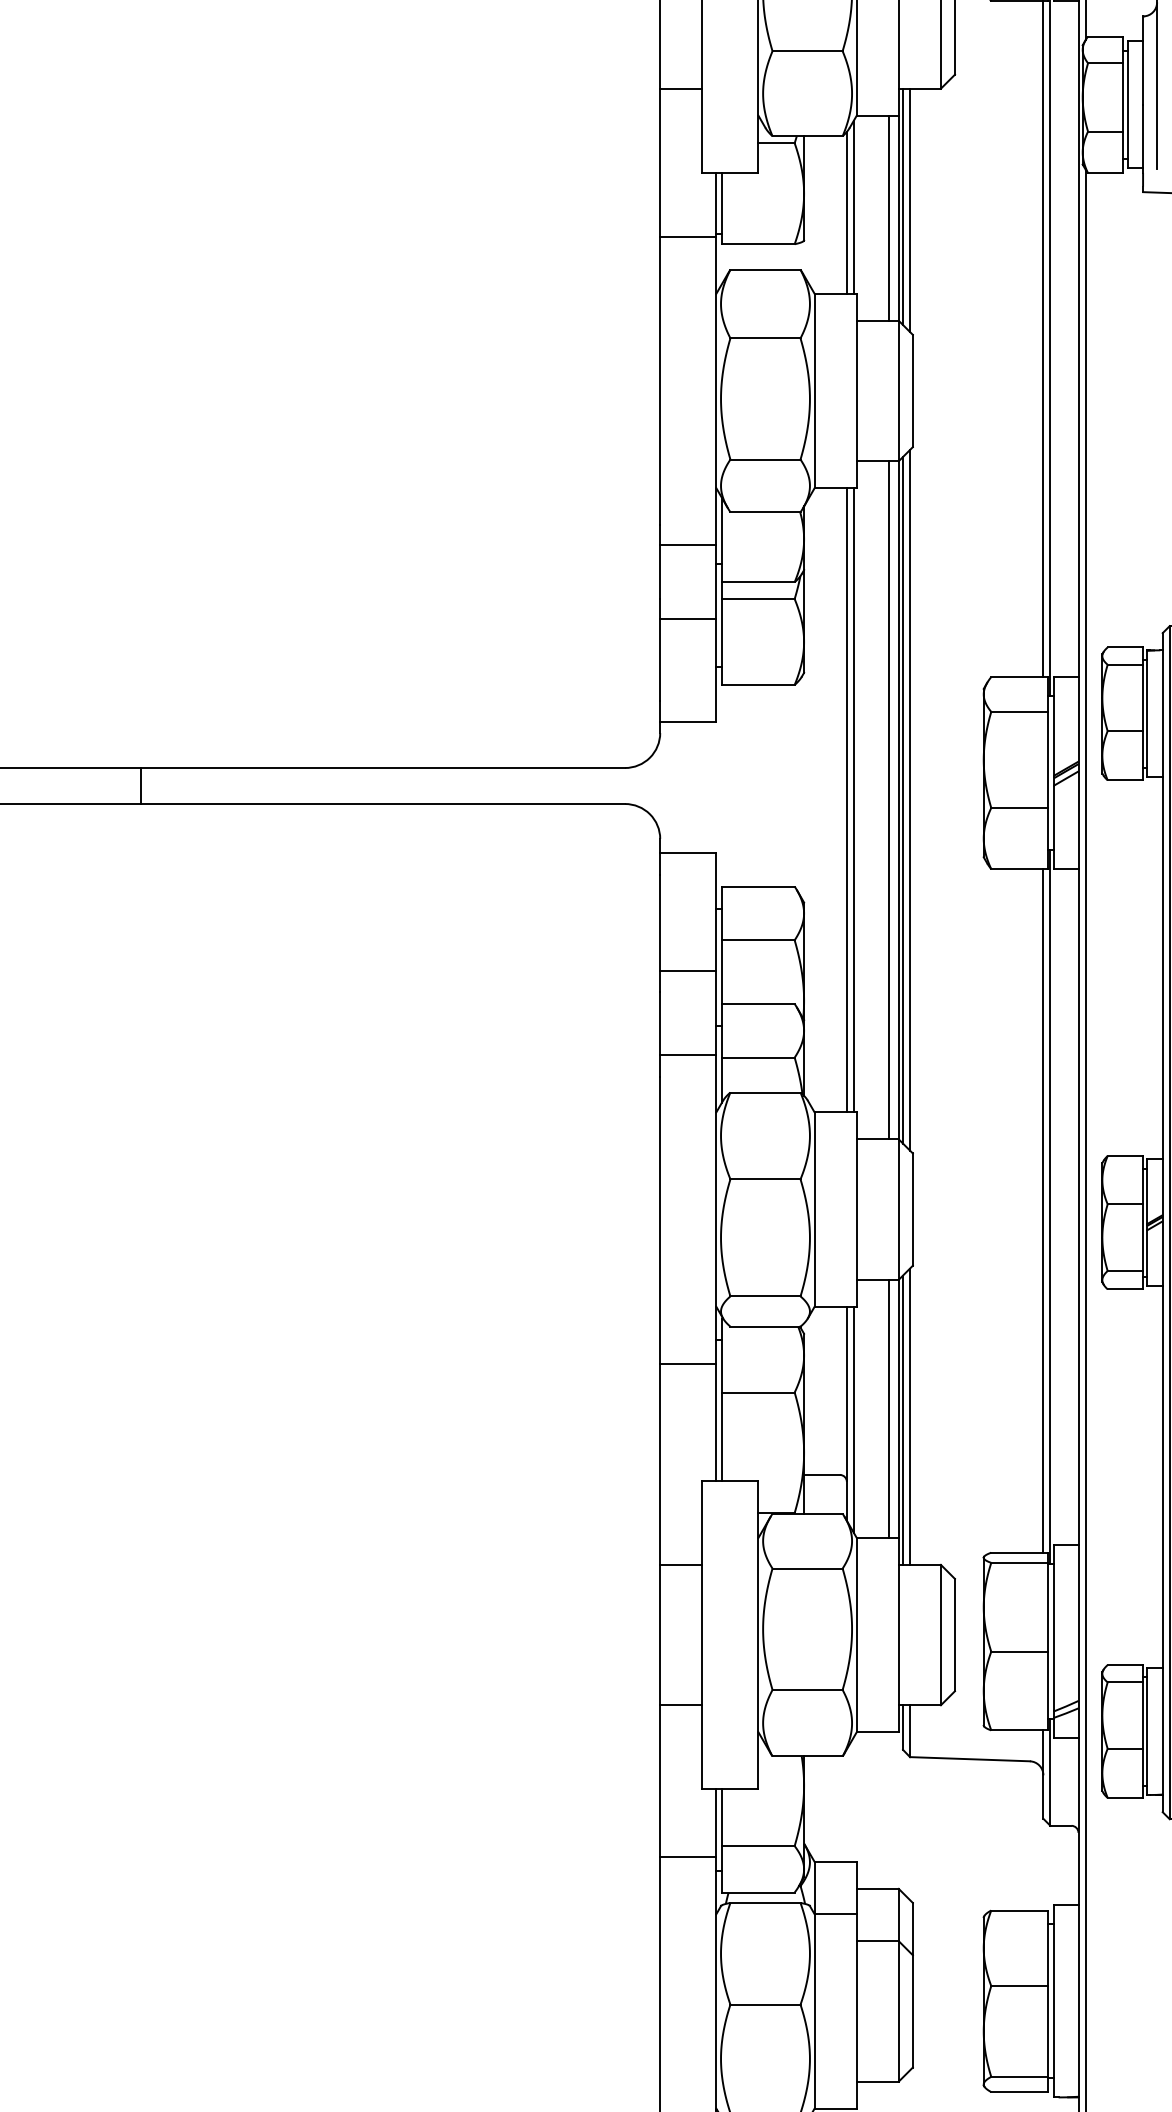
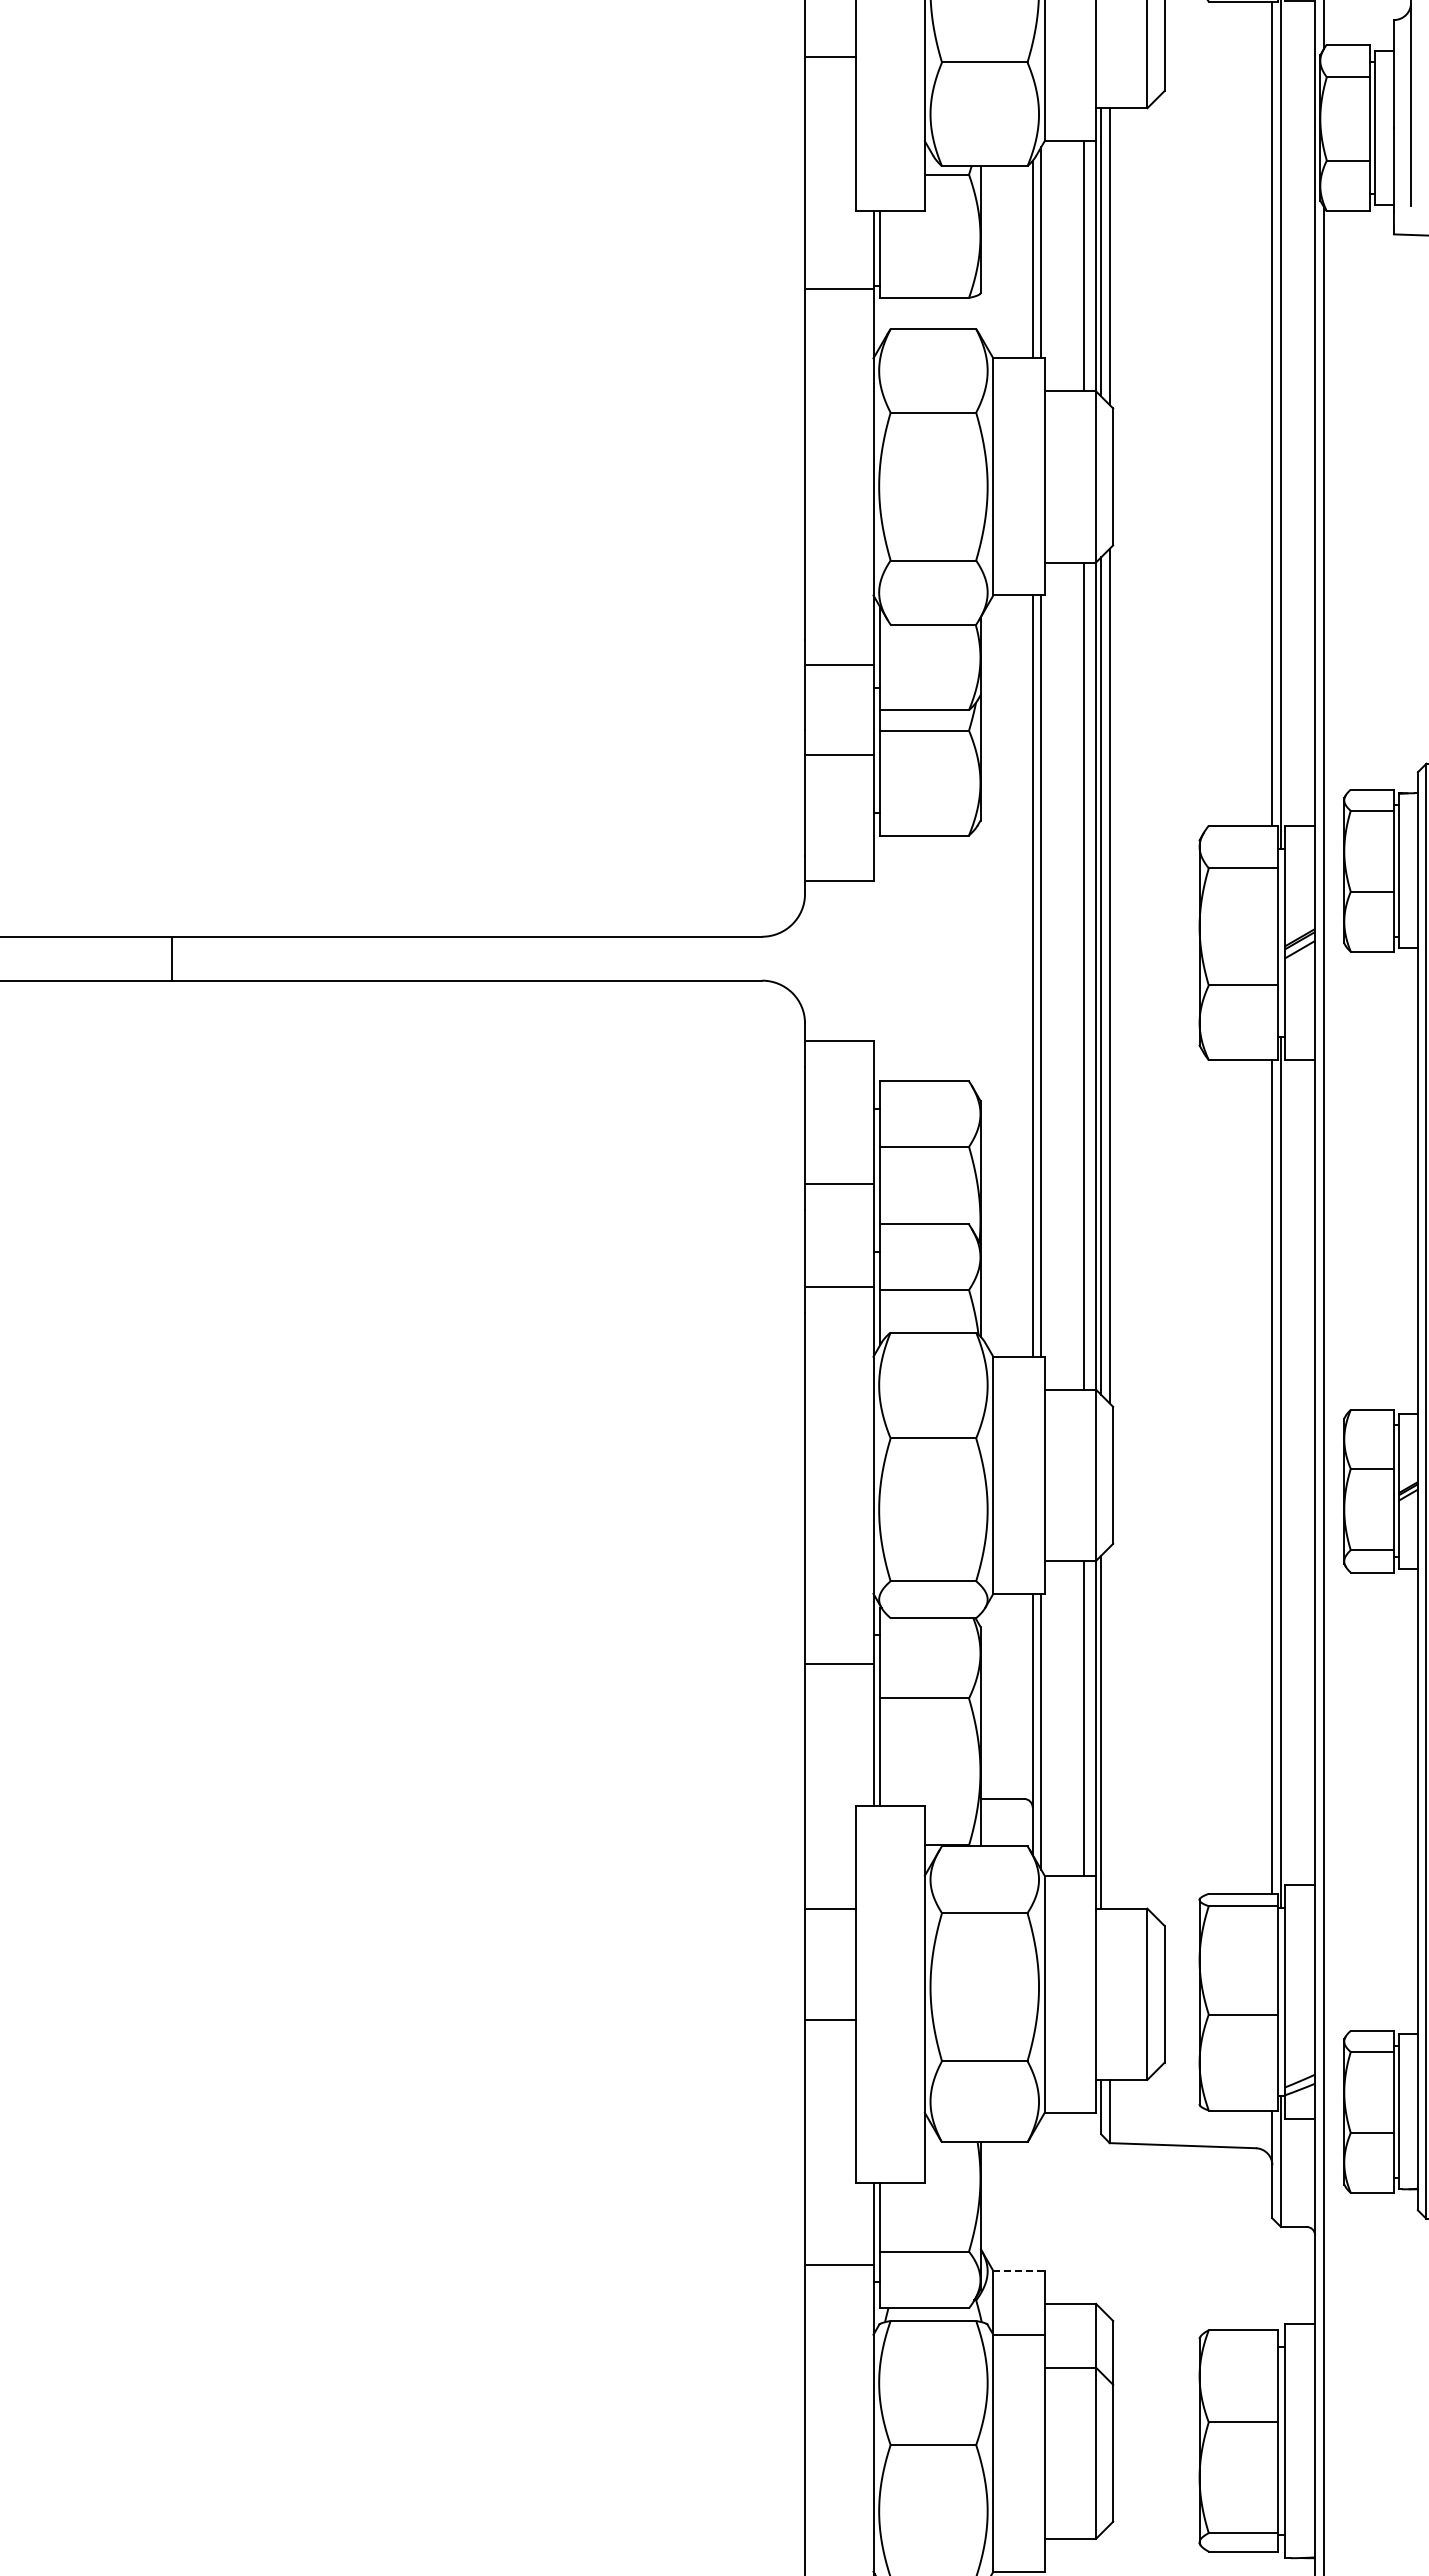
line: (681, 88) -> (830, 57), moved
line: (909, 1416) -> (1109, 1727), removed
line: (681, 1704) -> (830, 2019), moved
line: (836, 1861) -> (1019, 2270), solid -> dashed

